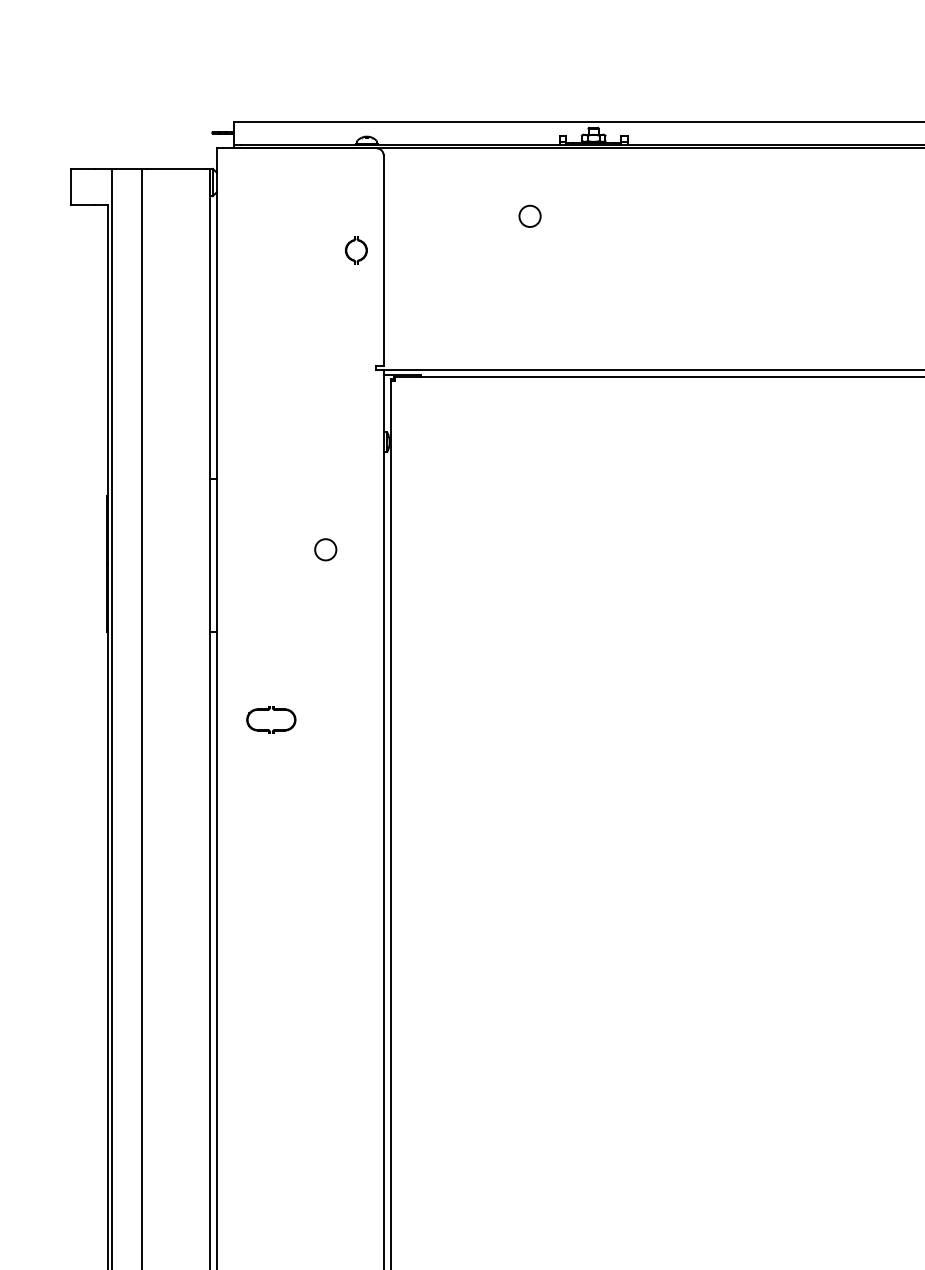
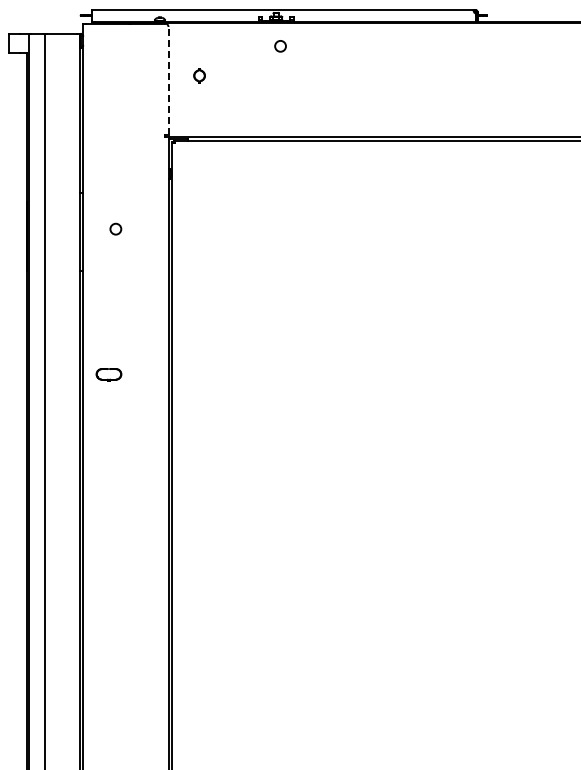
circle: (529, 216) -> (280, 46), moved
part: (356, 249) -> (199, 75), moved
line: (383, 259) -> (168, 80), solid -> dashed
circle: (325, 548) -> (115, 228), moved
part: (270, 720) -> (108, 374), moved

